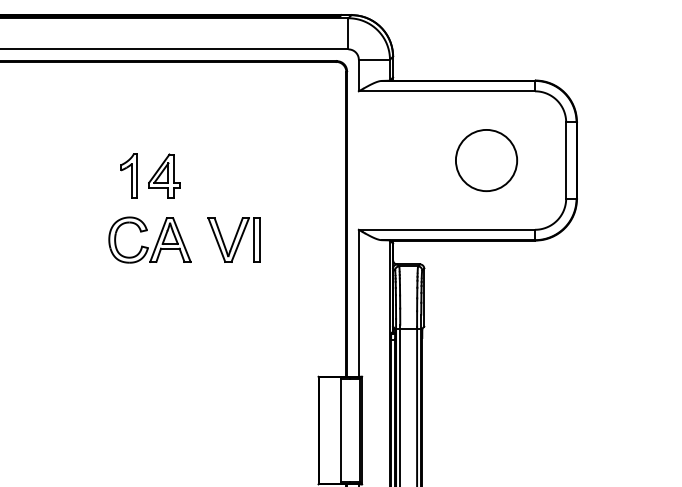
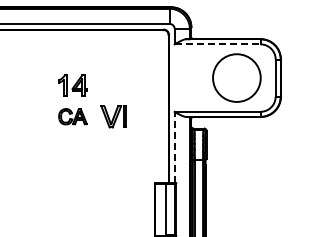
line: (446, 91) -> (217, 44), solid -> dashed
circle: (485, 161) -> (236, 78), size x1.6
part: (149, 239) -> (72, 116), size x0.7
line: (358, 303) -> (174, 147), solid -> dashed

